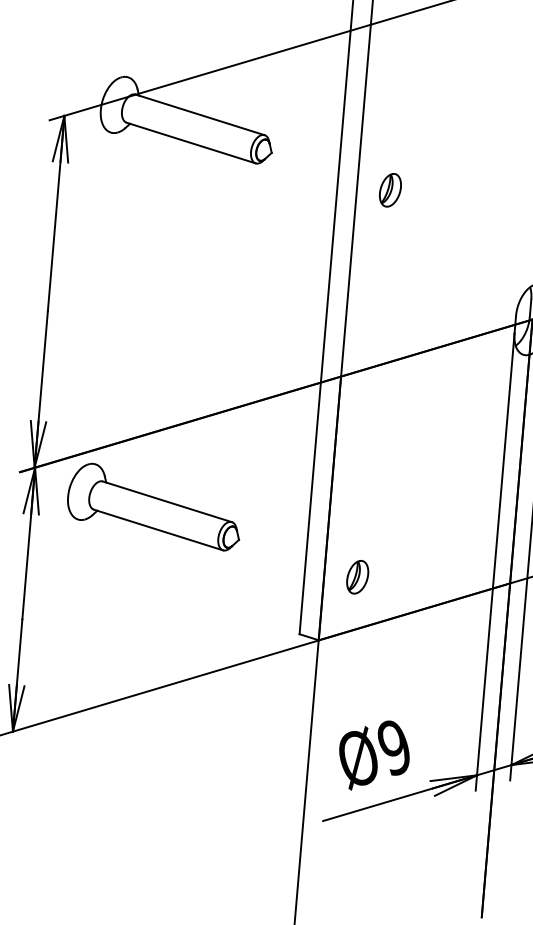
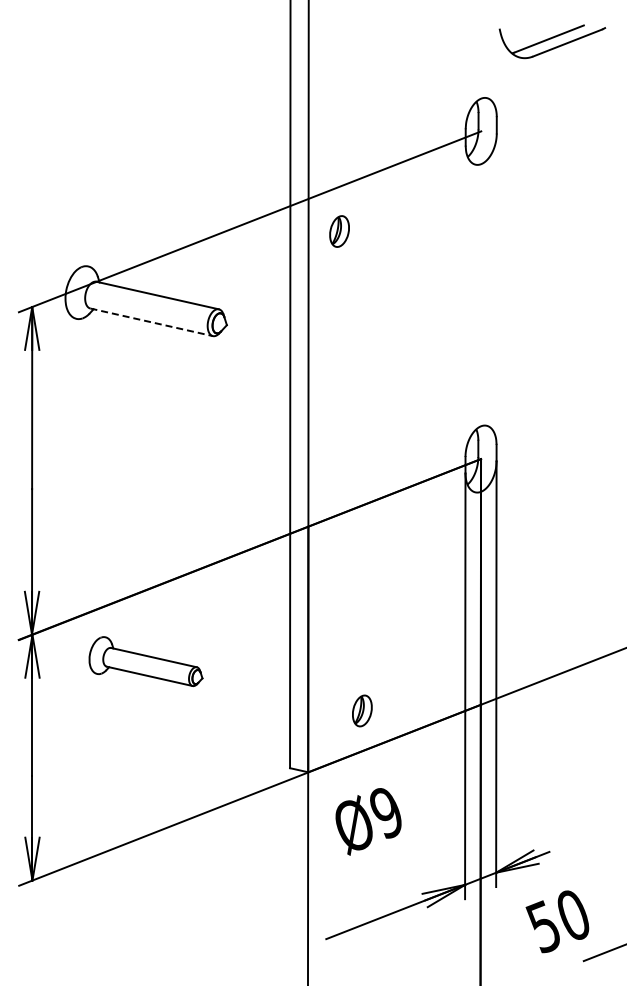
line: (191, 143) -> (151, 322), solid -> dashed
part: (390, 190) -> (339, 231), moved
part: (154, 506) -> (145, 661), size x0.7
part: (357, 576) -> (362, 710), moved
text: (374, 755) -> (368, 821), moved

